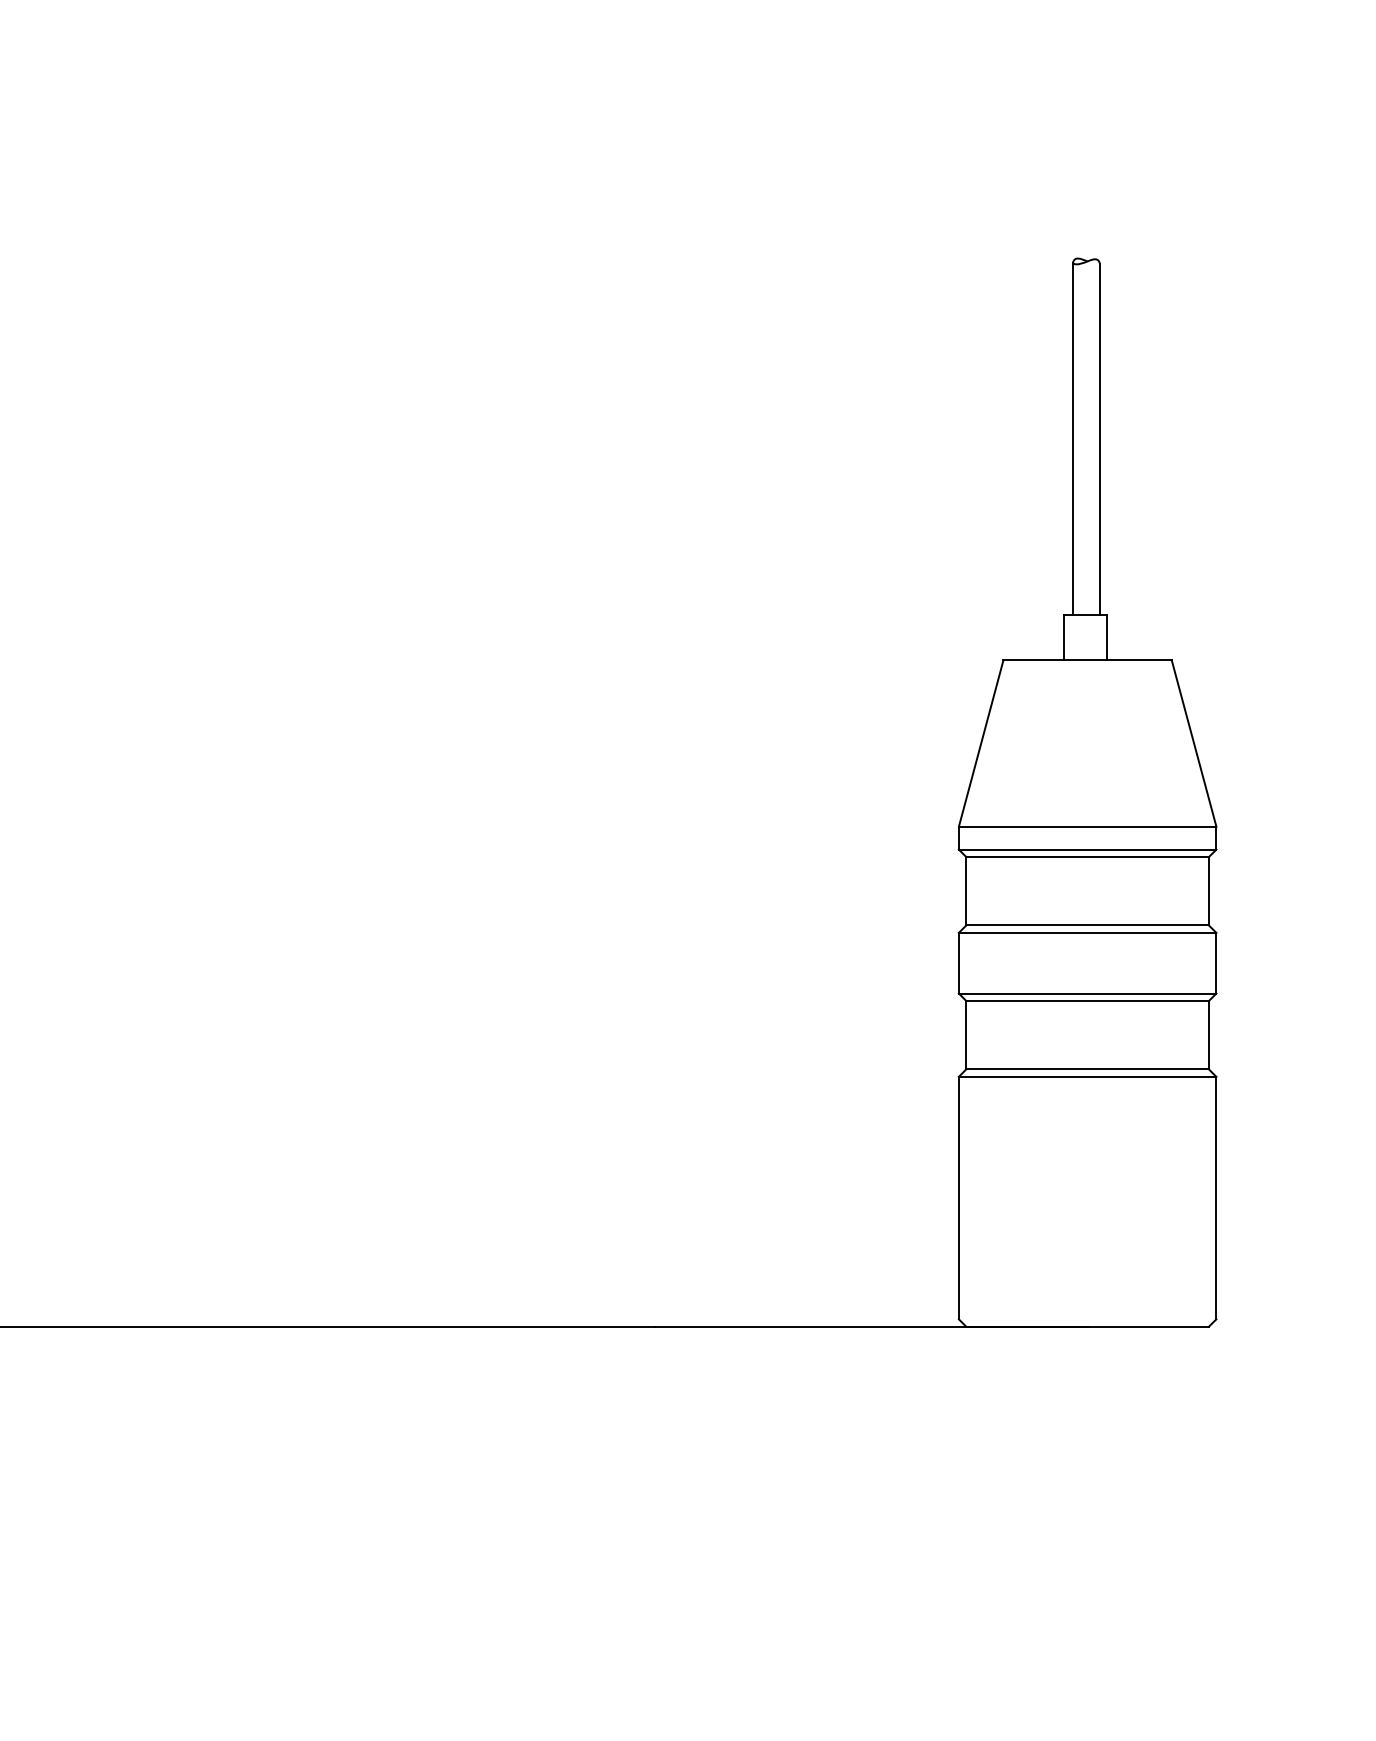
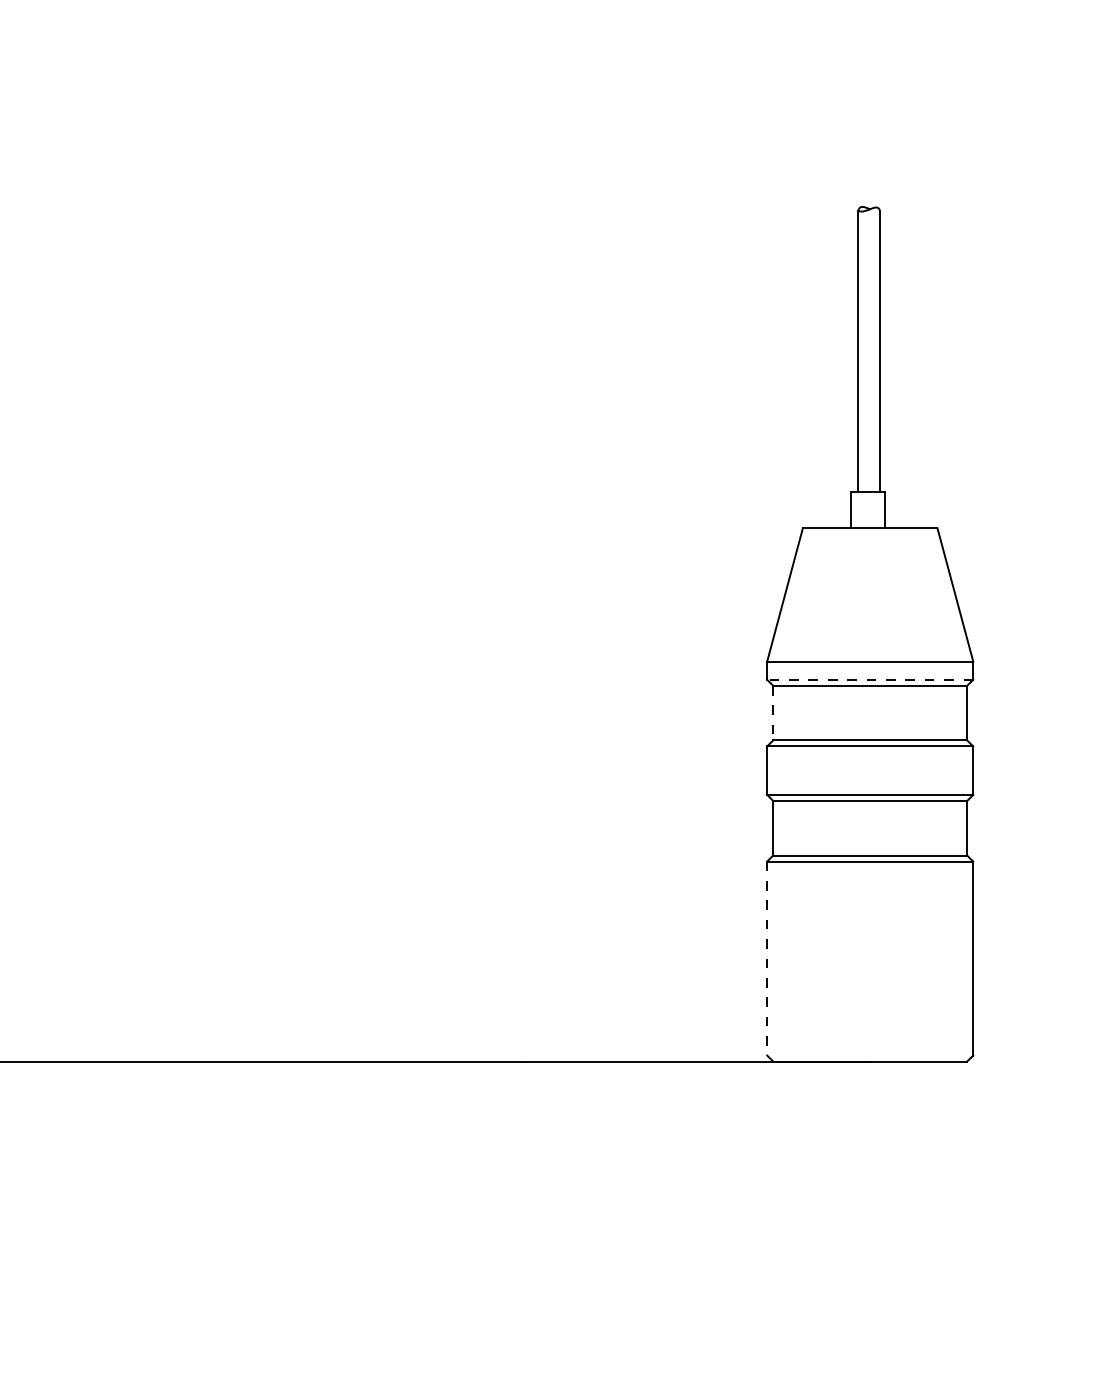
line: (1087, 849) -> (870, 679), solid -> dashed
line: (966, 891) -> (773, 713), solid -> dashed
line: (958, 1198) -> (766, 958), solid -> dashed

